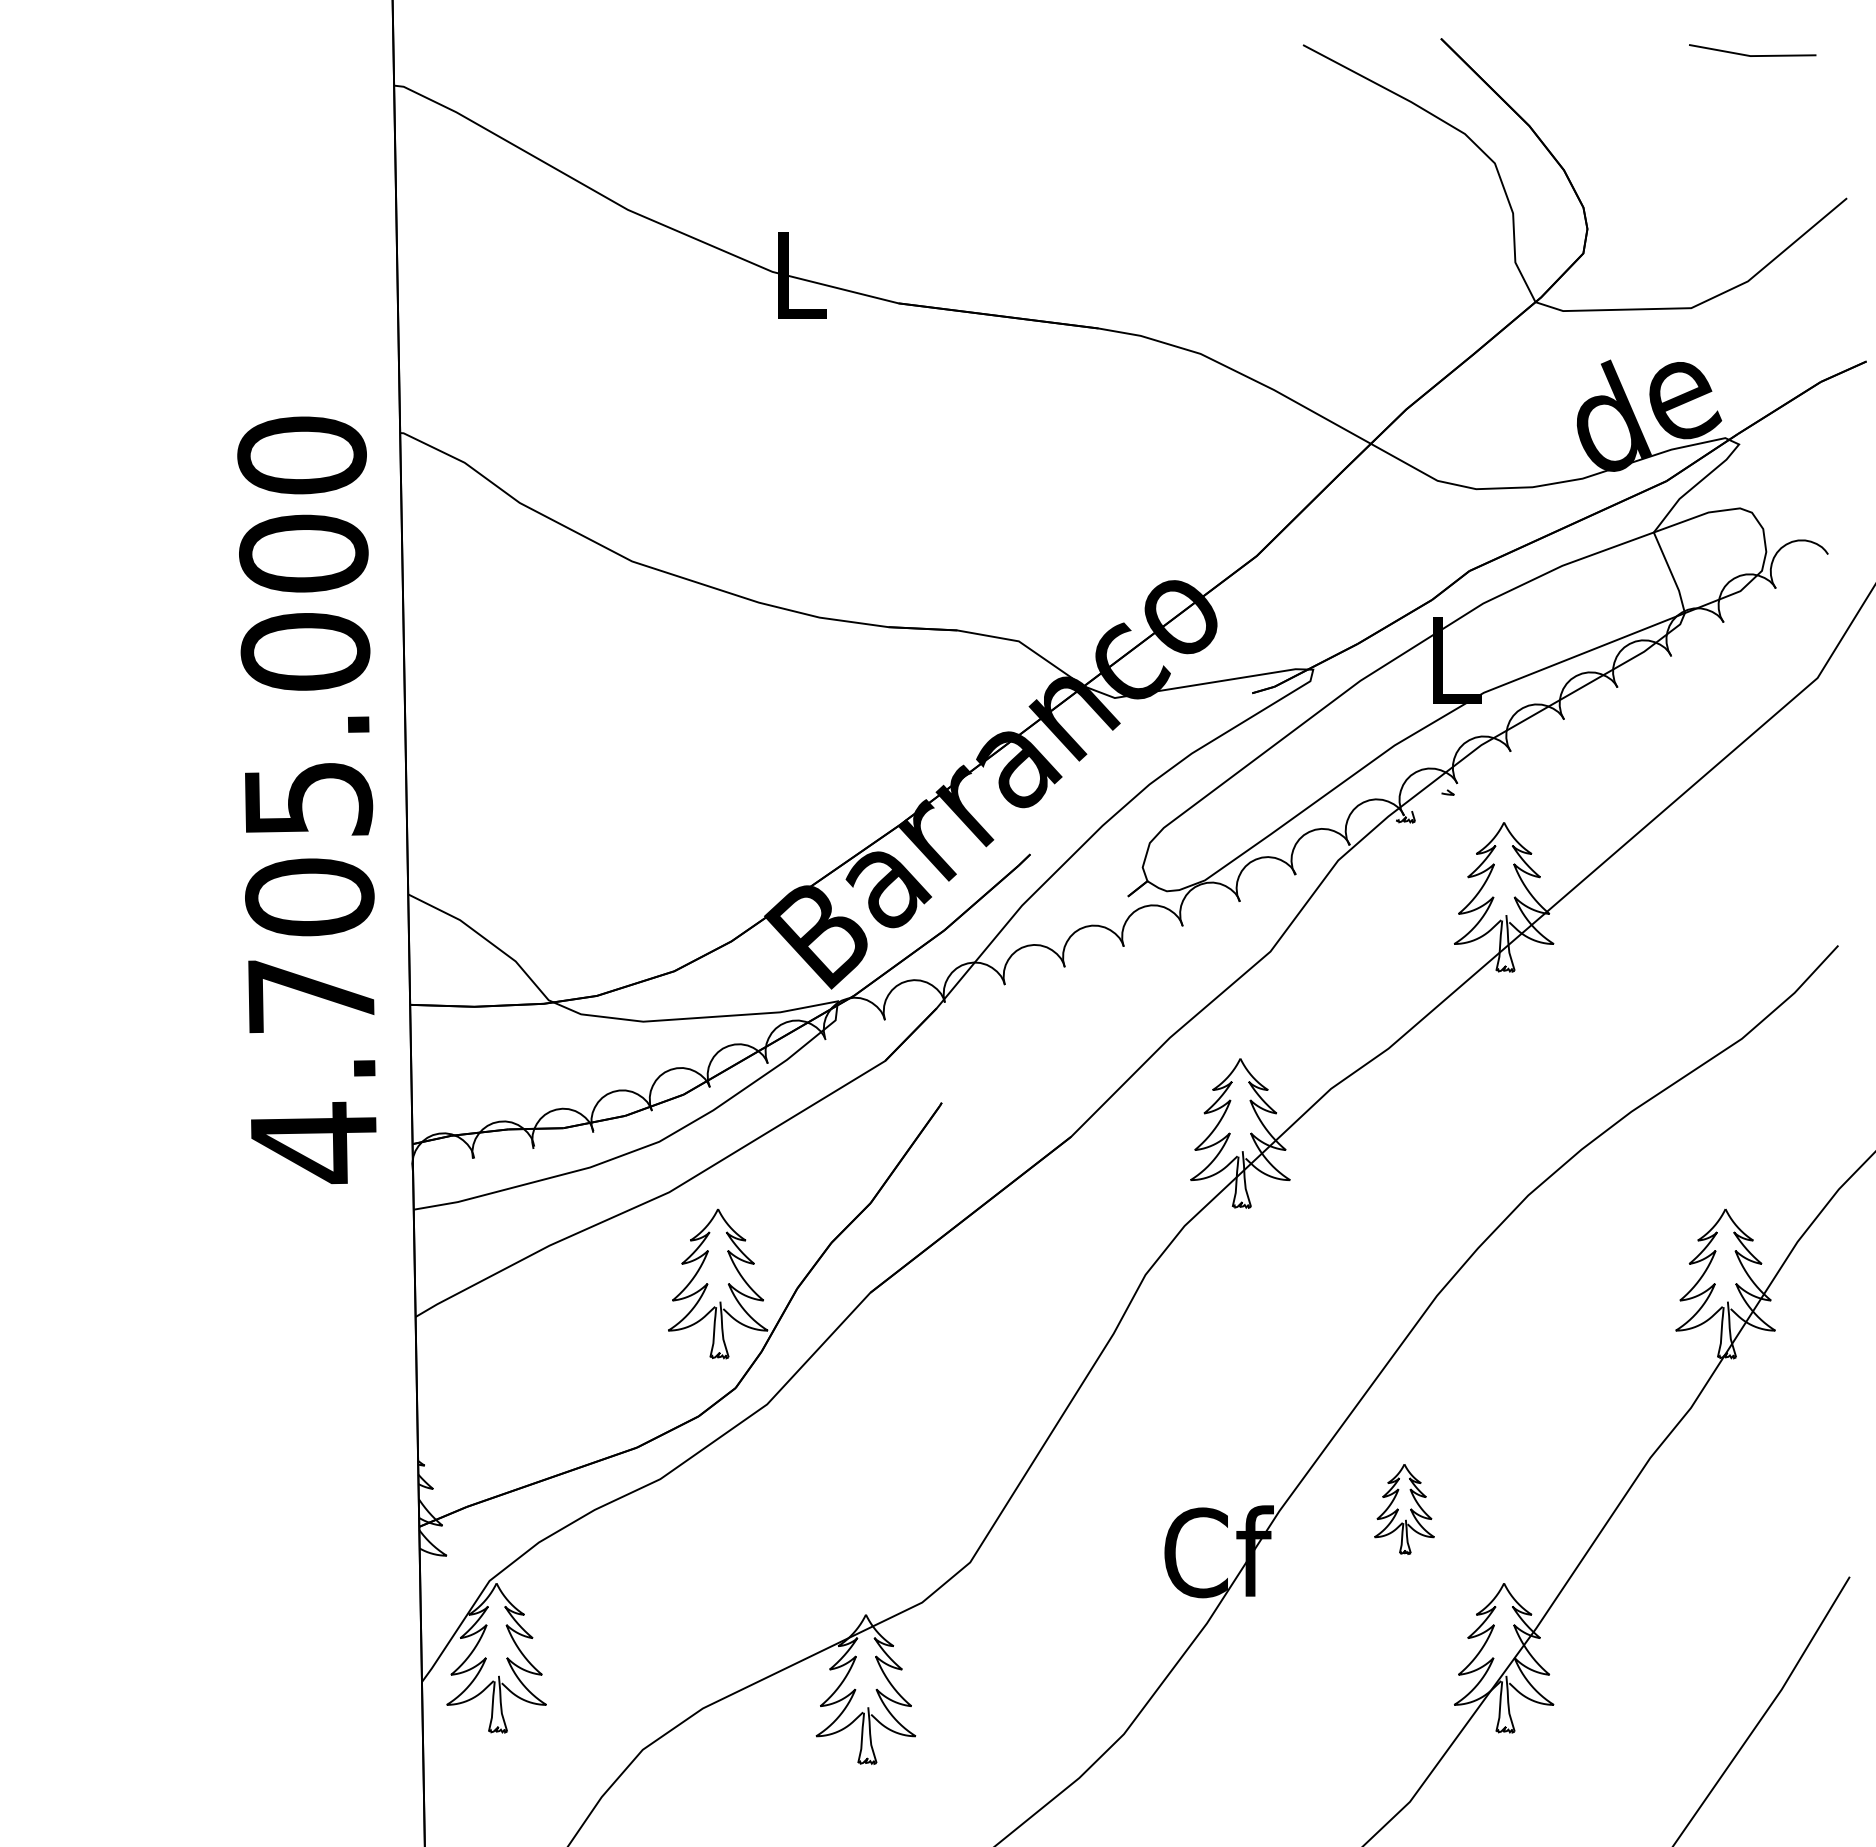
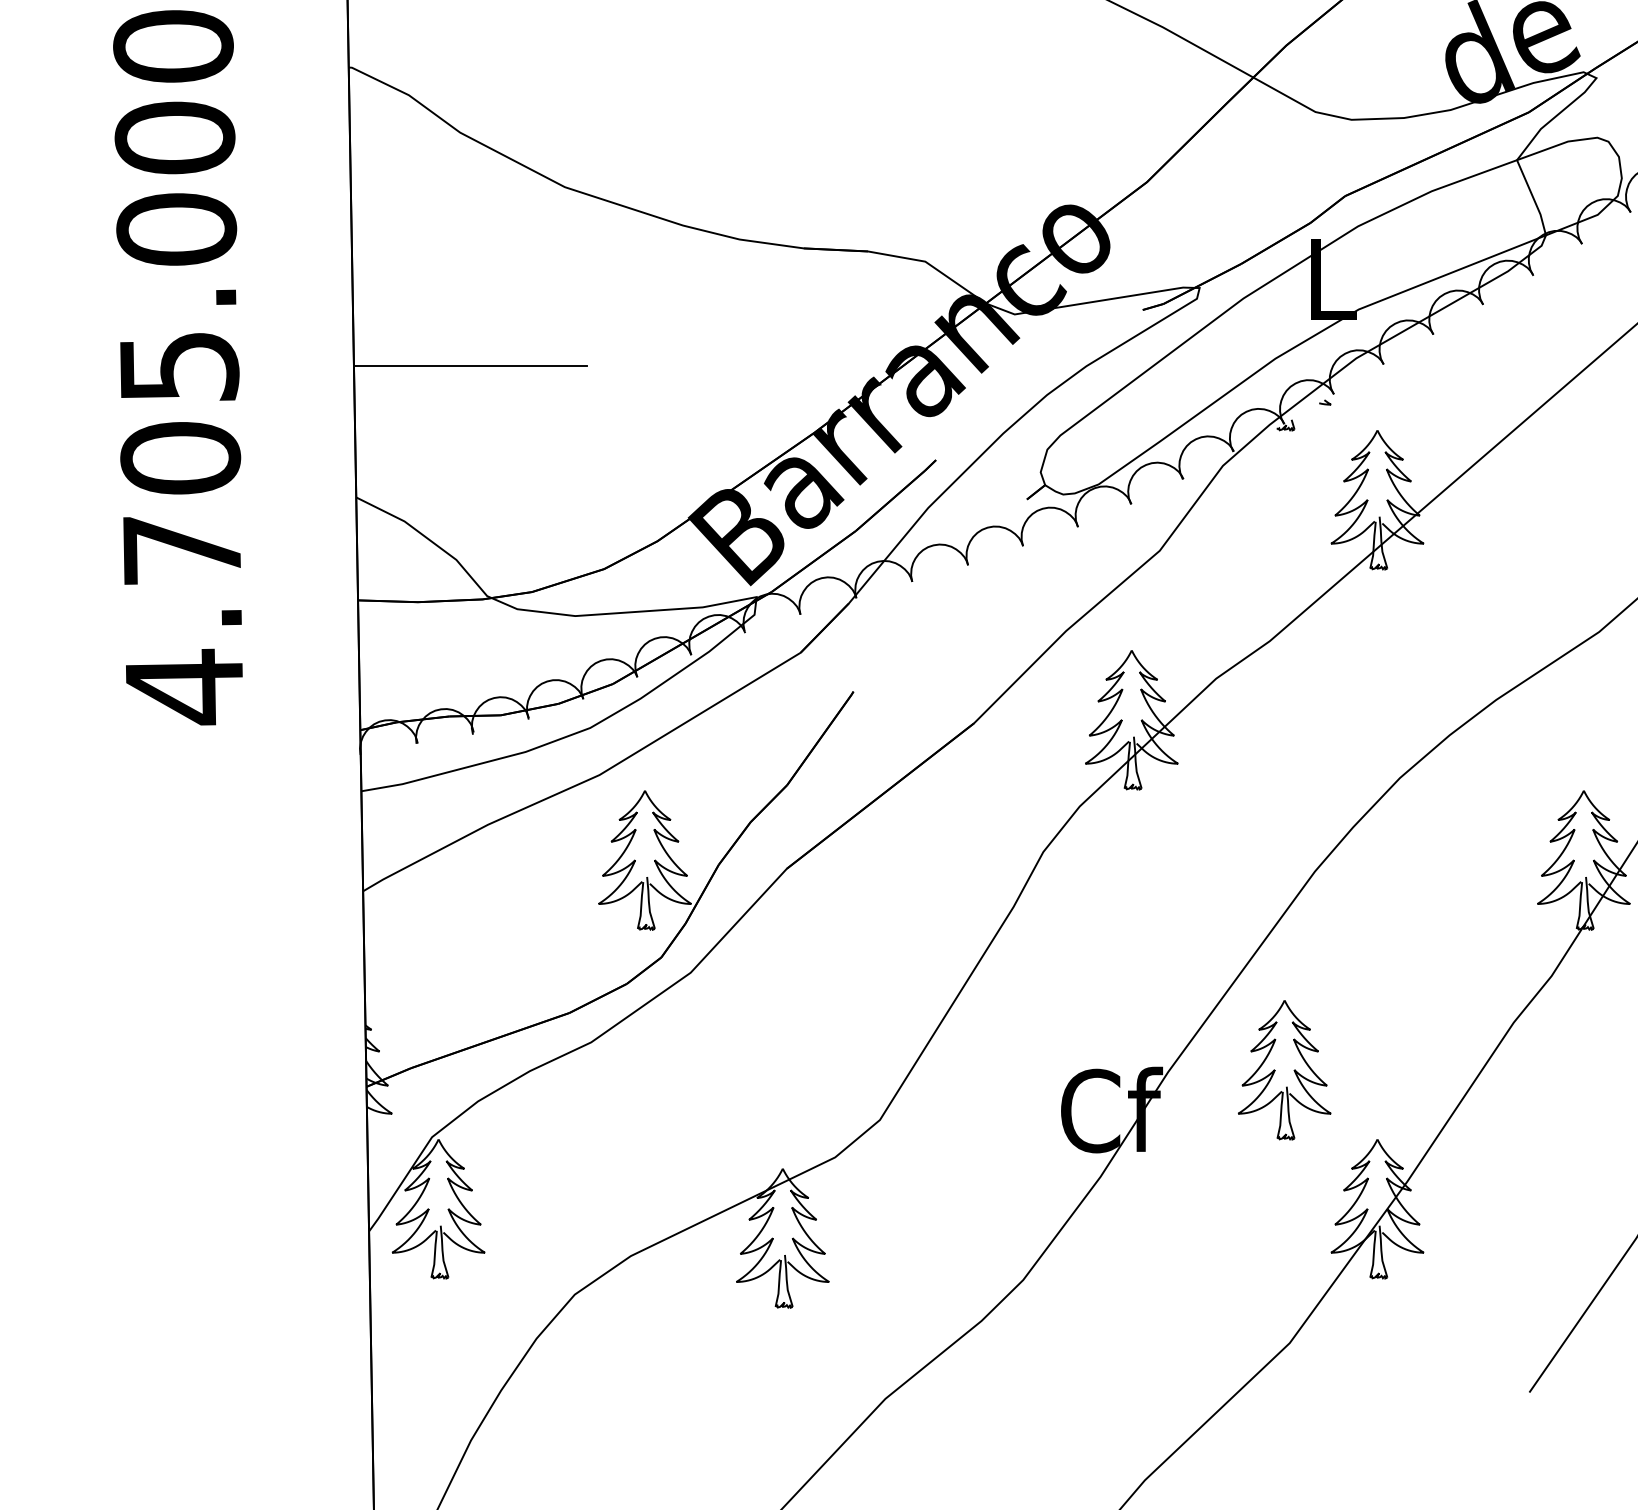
line: (530, 753) -> (470, 366), added
text: (306, 799) -> (177, 367), moved
part: (1404, 1509) -> (1284, 1070), size x1.67

